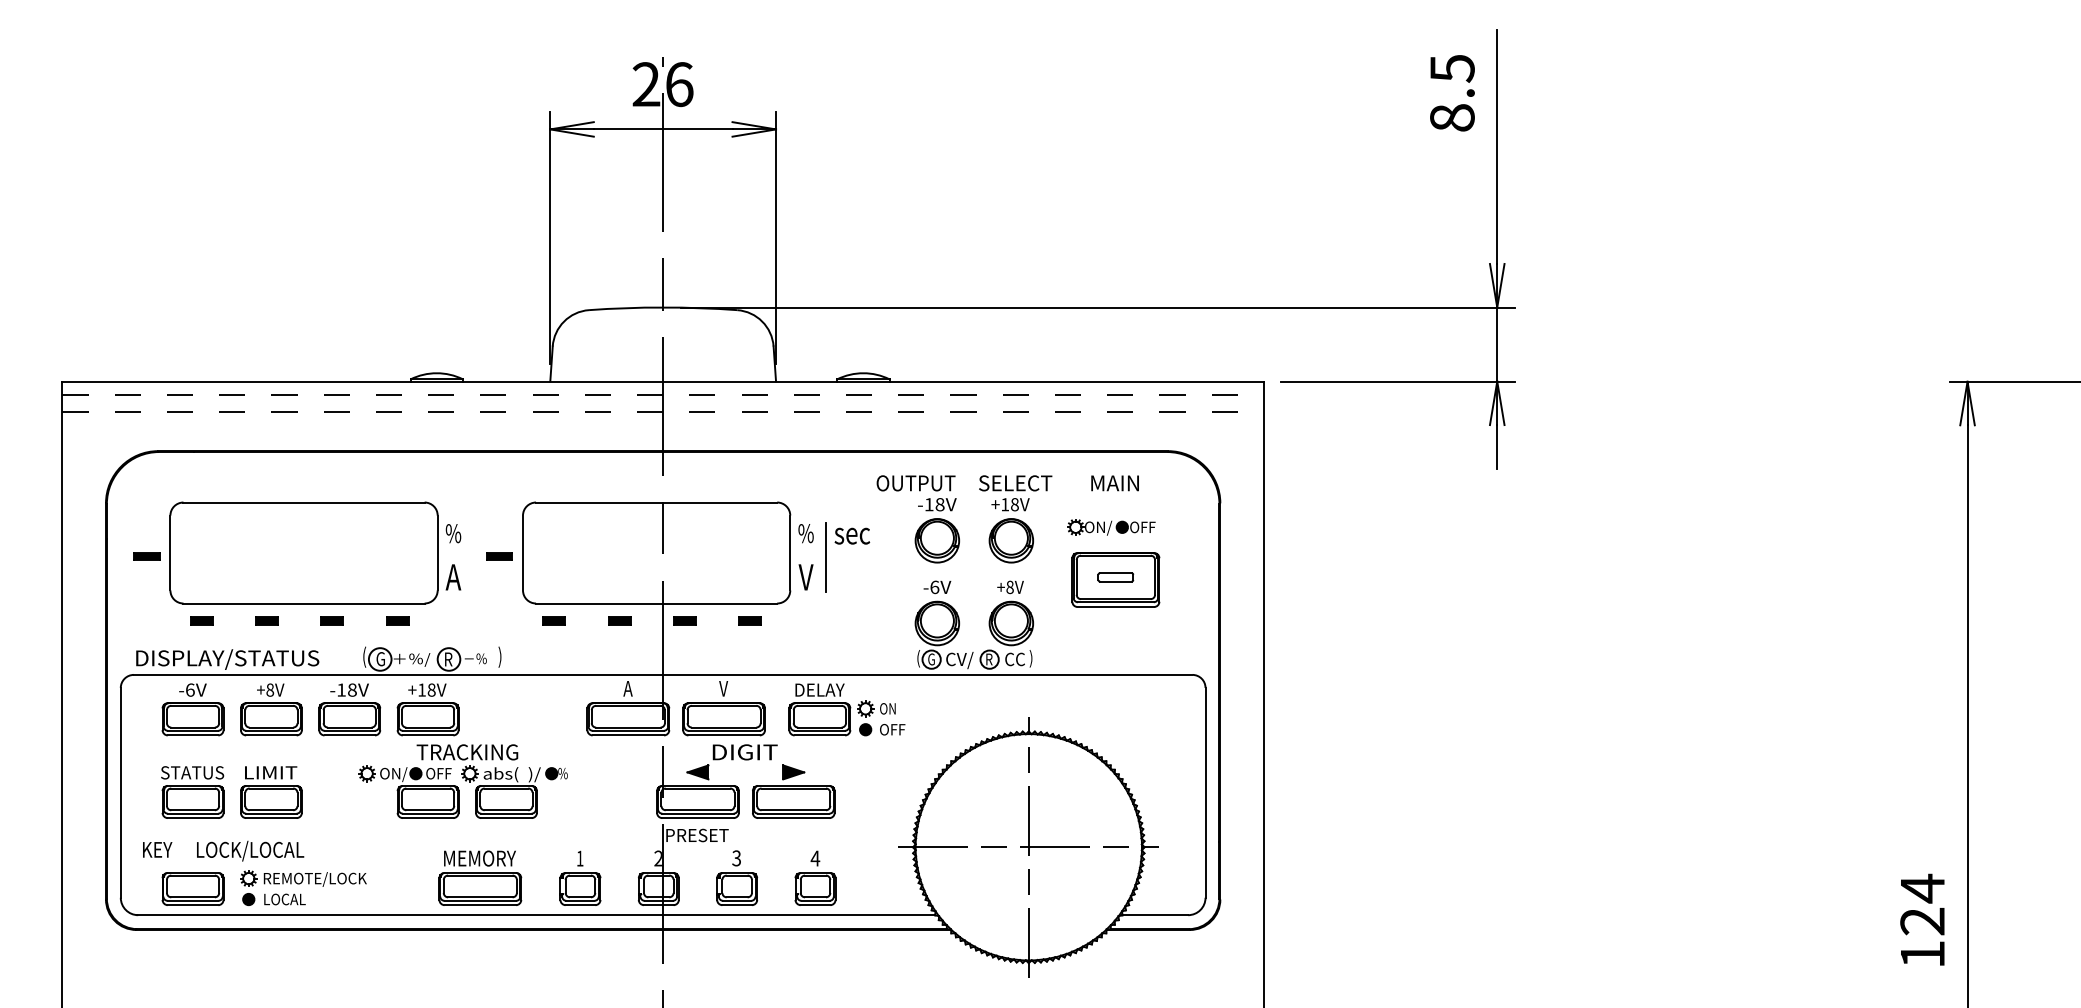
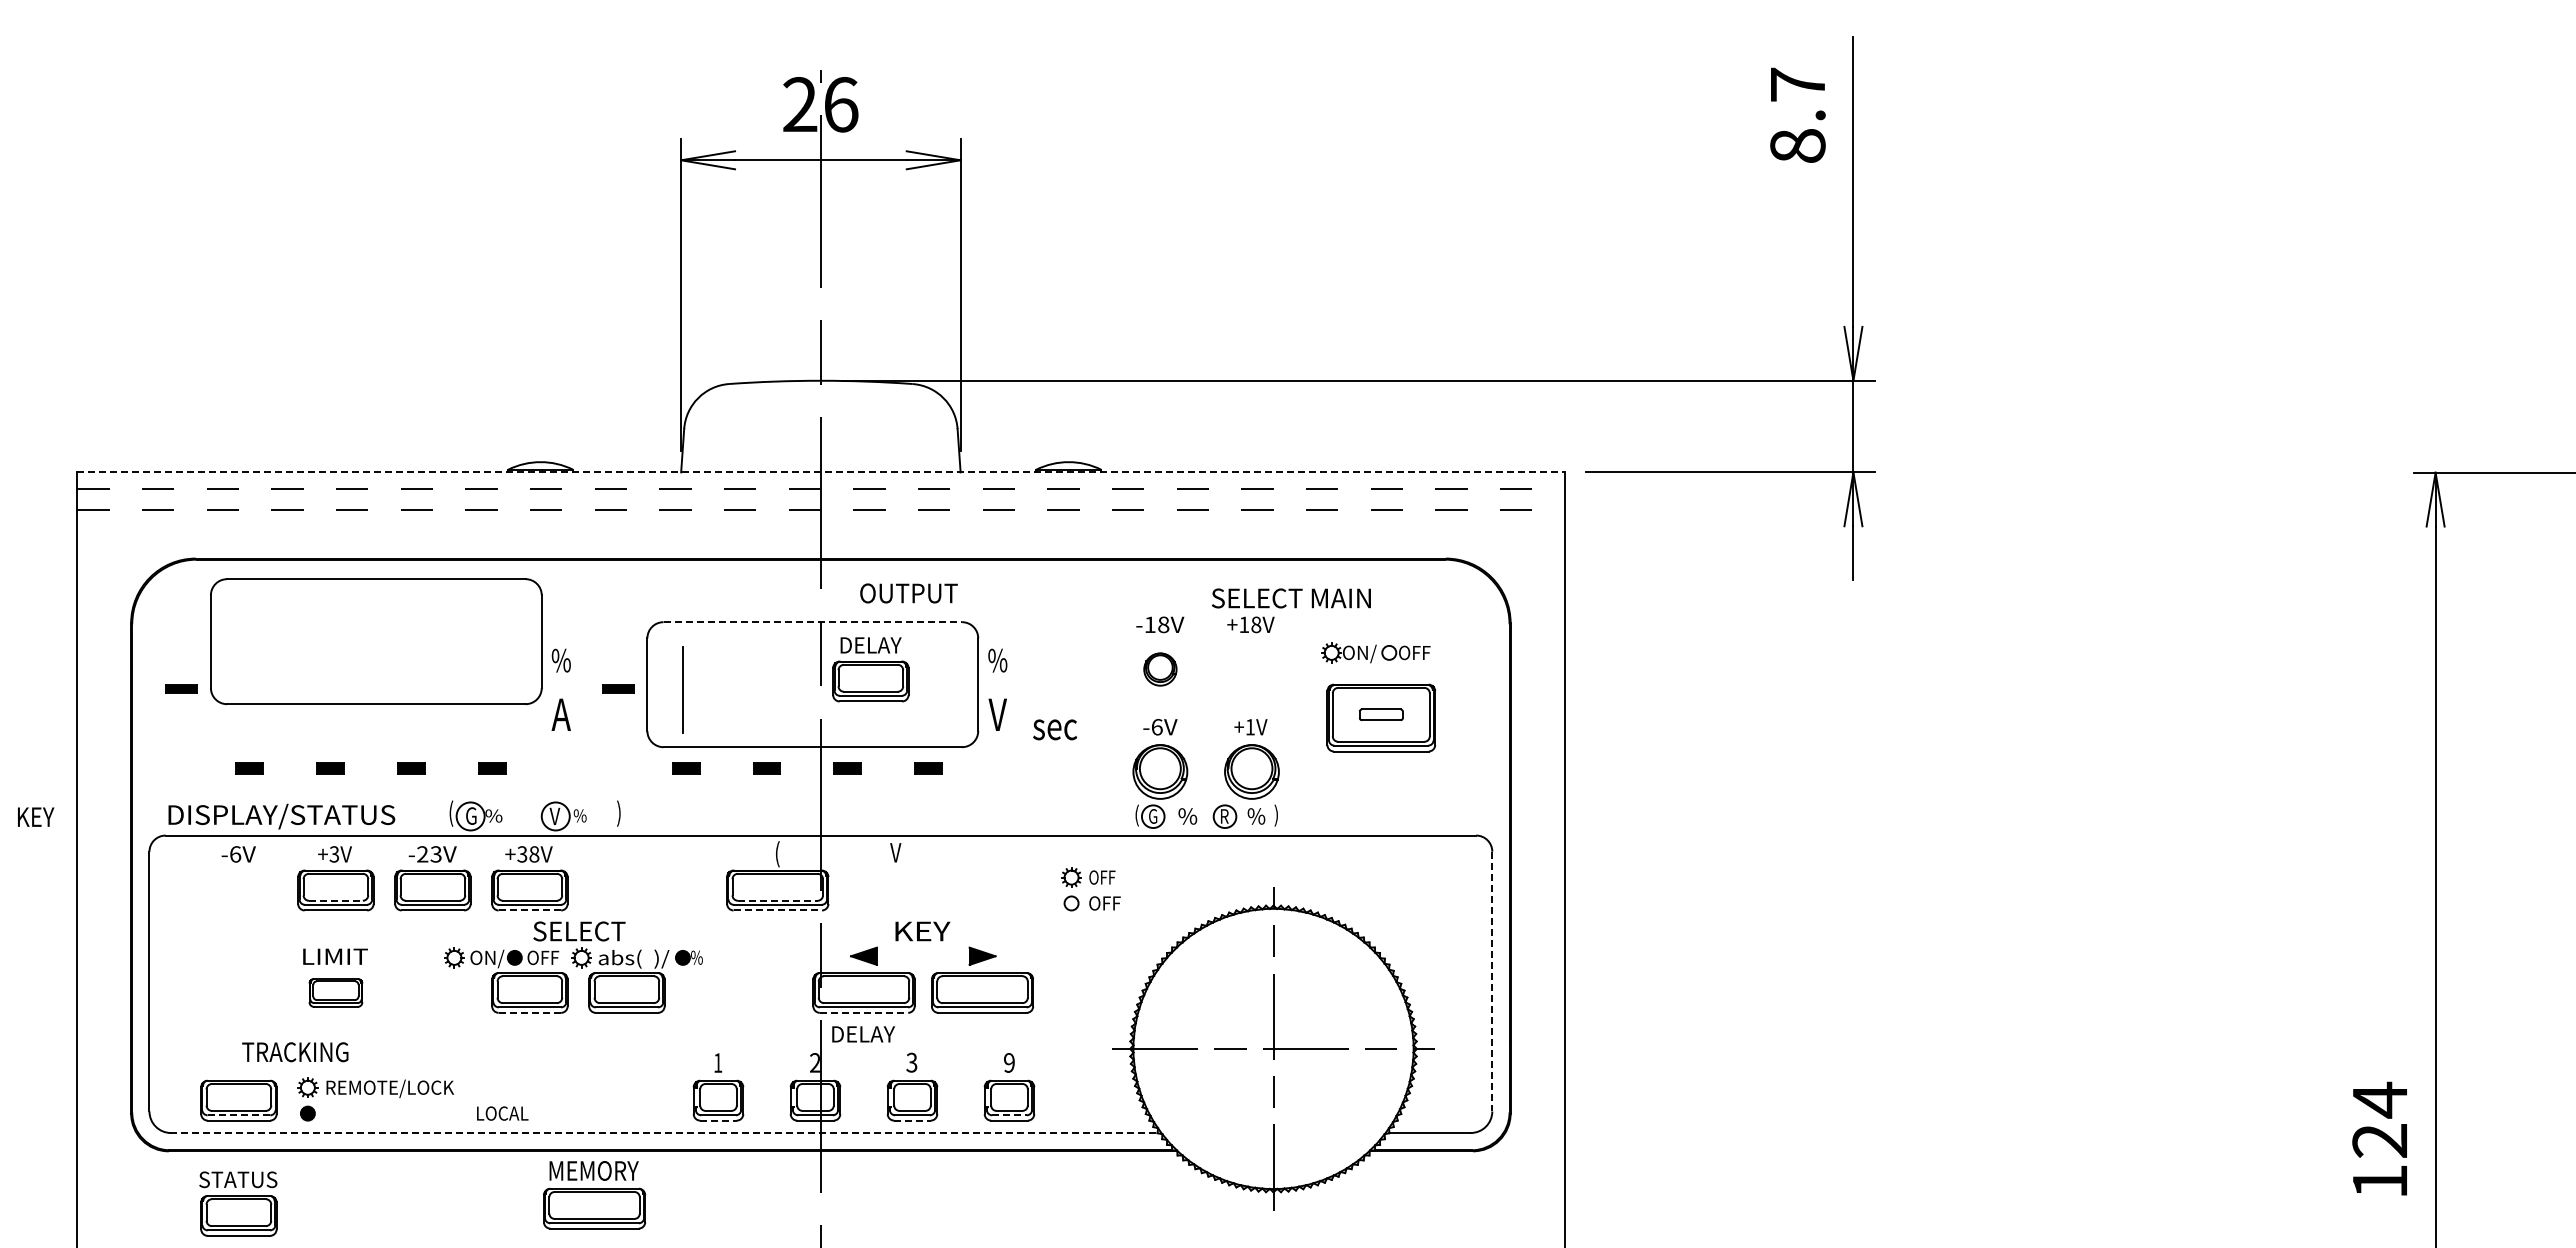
text: (1452, 68) -> (1798, 84), 8.5 -> 8.7
line: (662, 381) -> (820, 472), solid -> dashed
text: (915, 483) -> (908, 593), moved
text: (1114, 483) -> (1340, 598), moved
line: (657, 502) -> (813, 622), solid -> dashed
fill: (1122, 527) -> (1389, 652), removed
text: (852, 535) -> (1055, 729), moved
part: (937, 540) -> (1160, 669), size x0.6
part: (1011, 540) -> (1251, 669), removed
part: (304, 552) -> (376, 641), moved
line: (825, 556) -> (682, 689), moved
text: (1009, 587) -> (1249, 727), +8V -> +1V
text: (447, 658) -> (554, 815), R -> V
text: (474, 658) -> (587, 815), －％ -> %
text: (410, 659) -> (508, 816), ＋％/ -> %
text: (1015, 659) -> (1256, 816), CC -> %
text: (960, 660) -> (1188, 817), CV/ -> %
text: (270, 690) -> (334, 854), +8V -> +3V
text: (347, 690) -> (429, 854), -18V -> -23V
text: (422, 690) -> (522, 854), +18V -> +38V
text: (628, 690) -> (777, 854), A -> (
text: (895, 708) -> (1108, 877), ON -> OFF
part: (819, 709) -> (870, 669), moved
part: (192, 719) -> (238, 890), removed
part: (723, 719) -> (895, 890), removed
line: (271, 727) -> (335, 900), solid -> dashed
line: (628, 727) -> (777, 900), solid -> dashed
fill: (865, 729) -> (1071, 903), removed
line: (428, 735) -> (530, 910), solid -> dashed
line: (628, 735) -> (778, 910), solid -> dashed
text: (467, 752) -> (578, 931), TRACKING -> SELECT
text: (745, 752) -> (922, 931), DIGIT -> KEY
part: (192, 791) -> (238, 1203), moved
line: (1205, 792) -> (1492, 981), solid -> dashed
part: (271, 801) -> (335, 992), size x0.7
line: (428, 817) -> (530, 1012), solid -> dashed
line: (698, 817) -> (864, 1012), solid -> dashed
text: (697, 835) -> (863, 1034), PRESET -> DELAY
text: (157, 849) -> (36, 816), moved
text: (250, 850) -> (309, 1053), LOCK/LOCAL -> TRACKING
text: (815, 858) -> (1009, 1062), 4 -> 9
part: (480, 878) -> (594, 1195), moved
text: (284, 899) -> (502, 1113), moved
line: (193, 901) -> (239, 1115), solid -> dashed
line: (815, 901) -> (1009, 1115), solid -> dashed
line: (581, 905) -> (719, 1120), solid -> dashed
line: (737, 905) -> (913, 1120), solid -> dashed
line: (536, 915) -> (663, 1133), solid -> dashed

